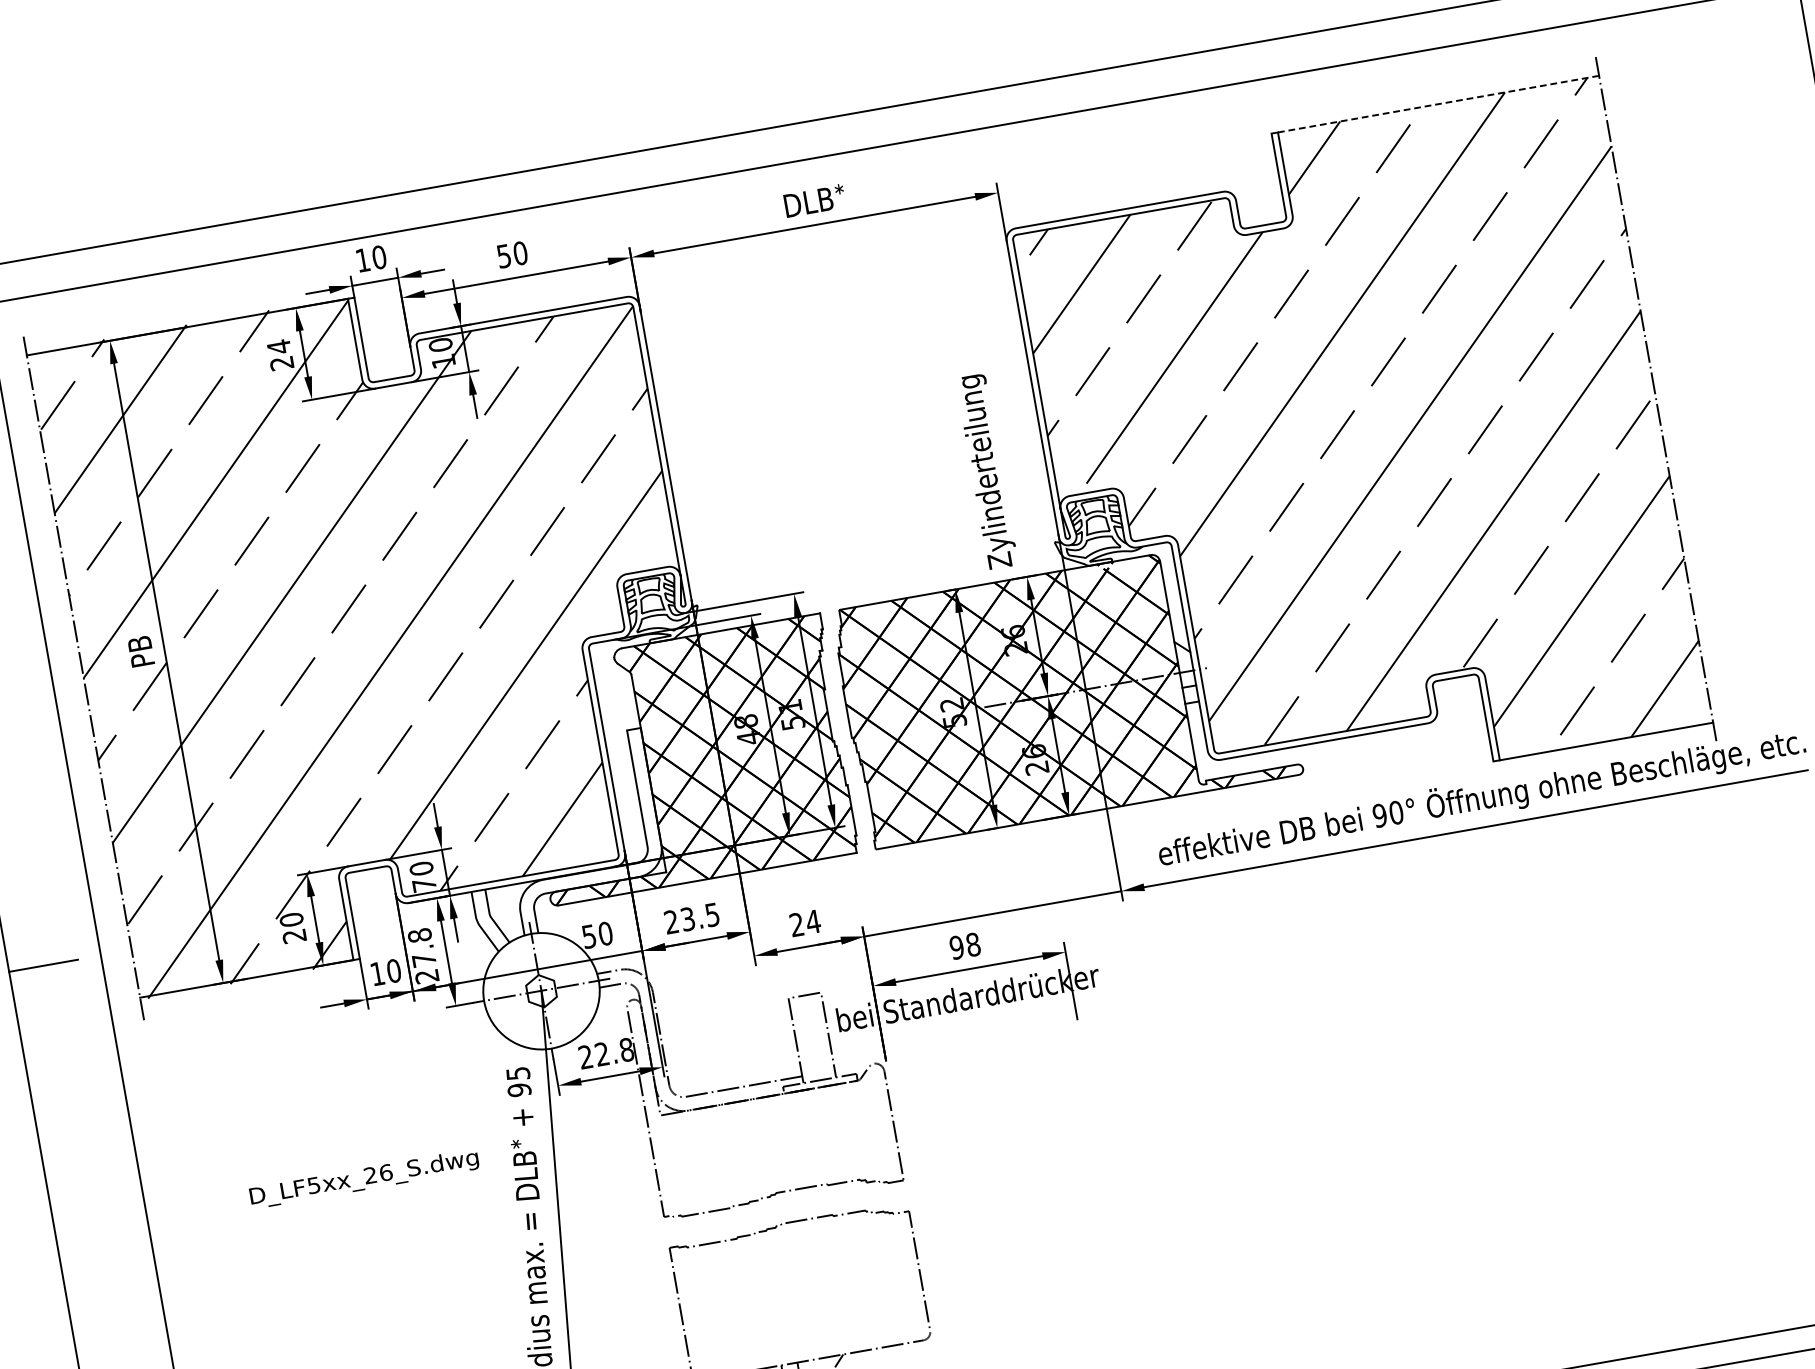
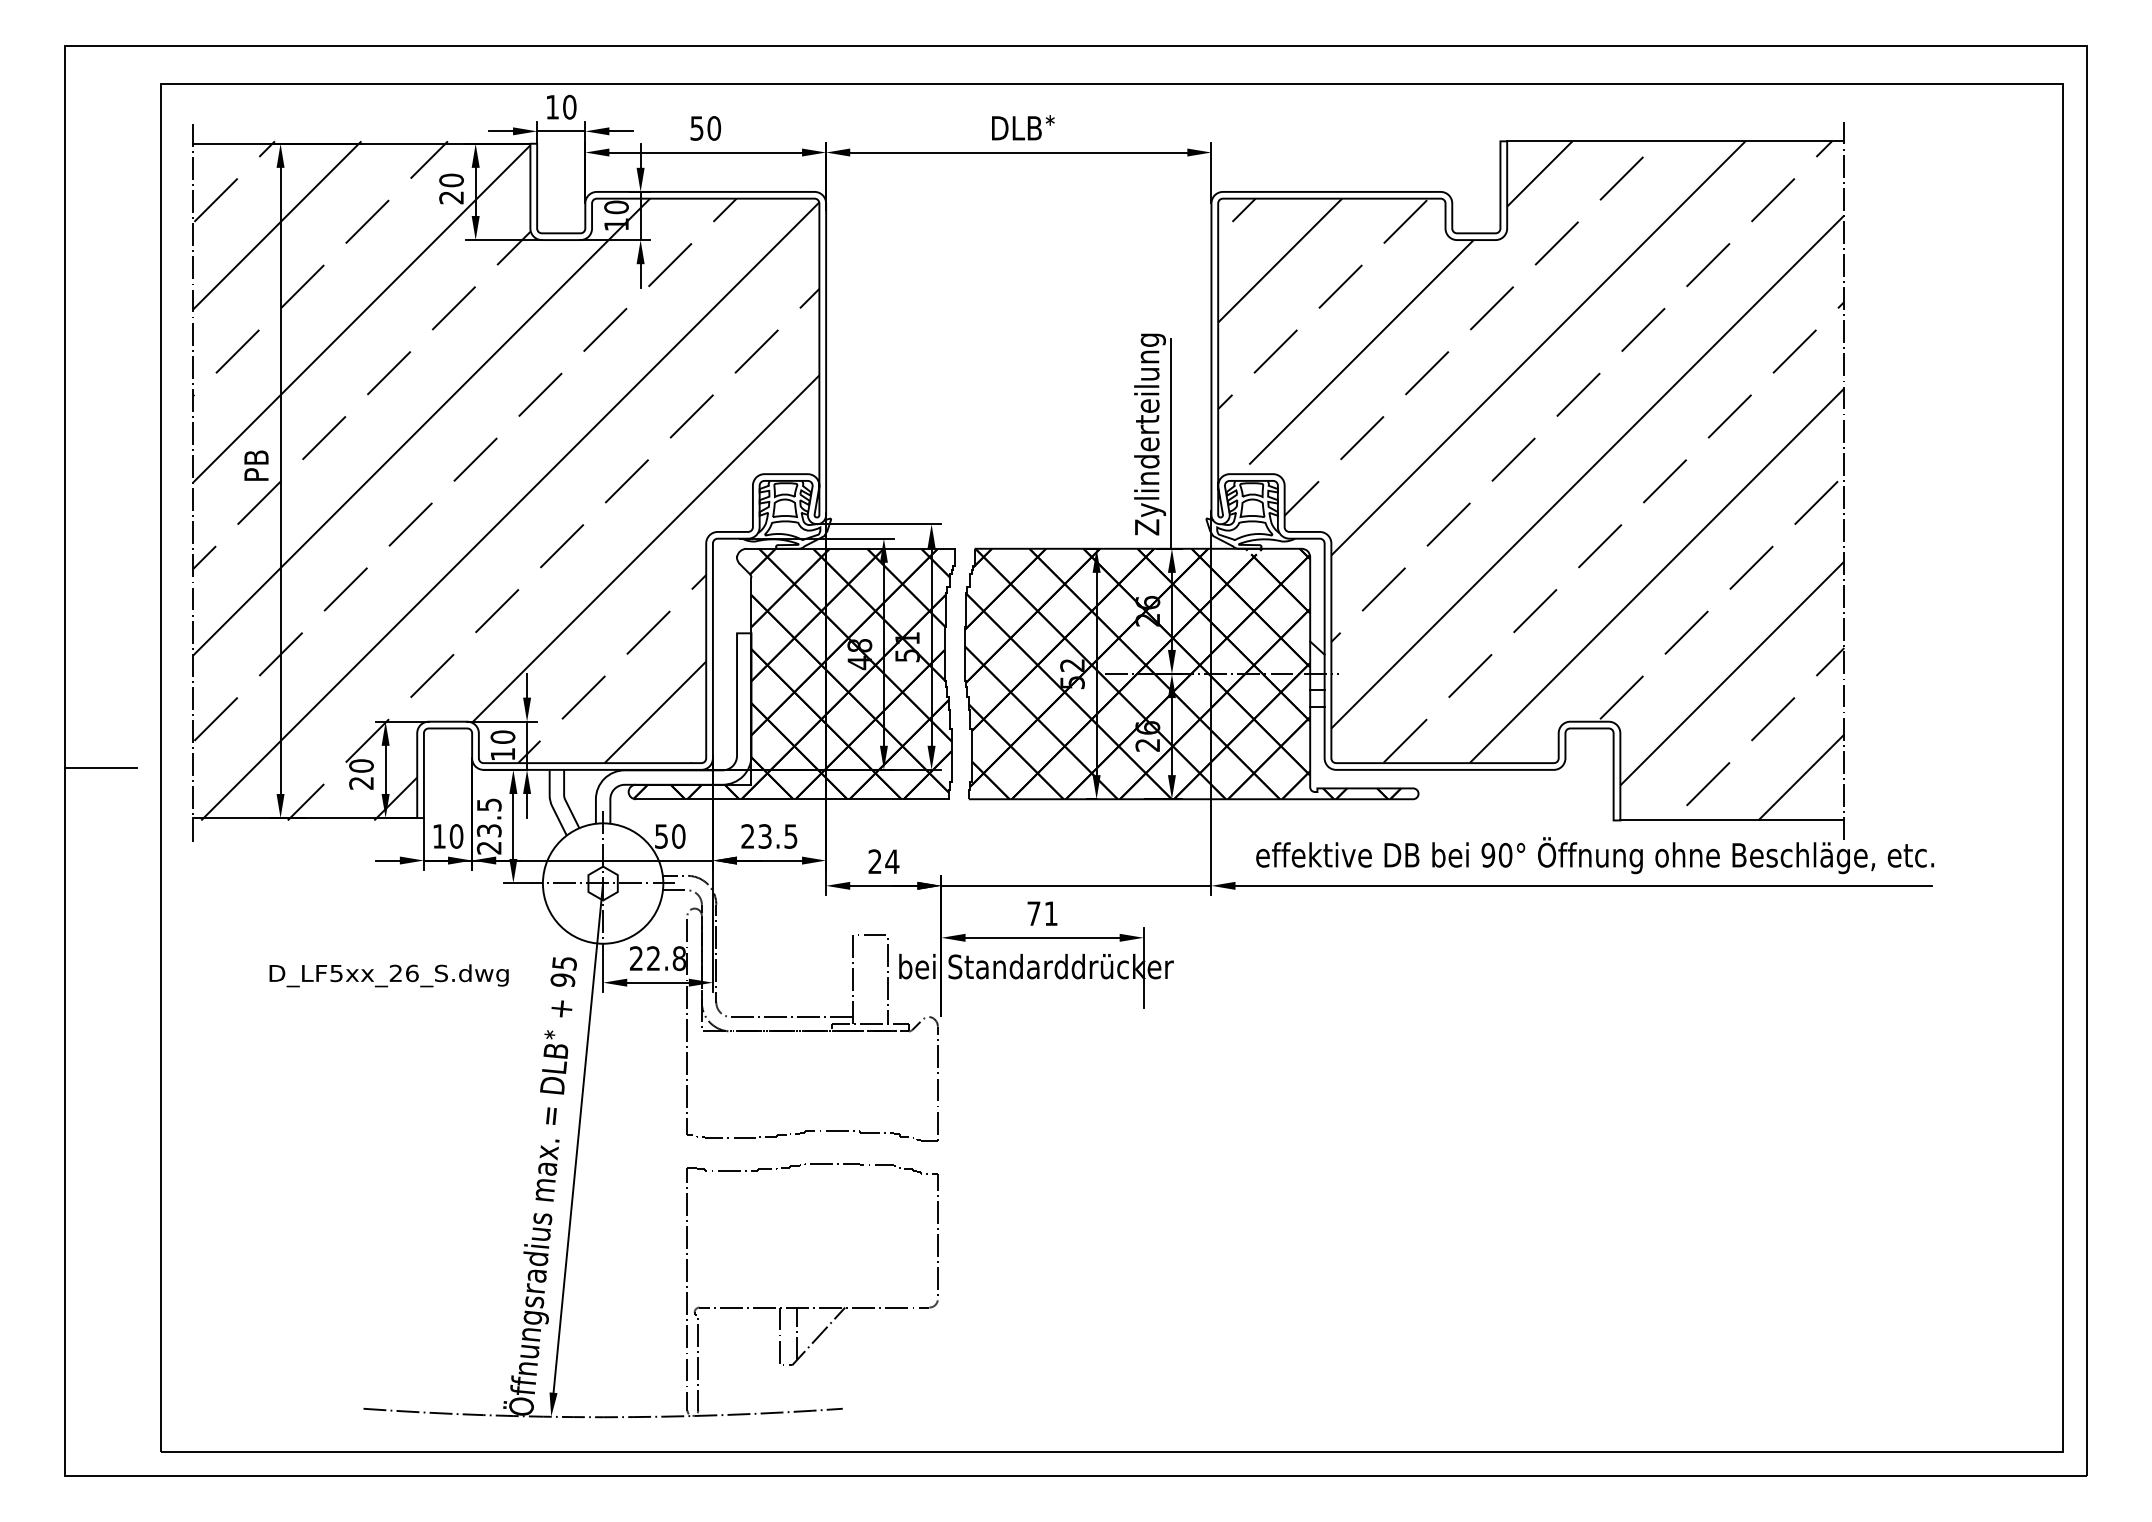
line: (1438, 104) -> (1675, 141), dashed -> solid
text: (279, 347) -> (451, 180), 24 -> 20
line: (1009, 476) -> (1171, 443), added
text: (424, 885) -> (502, 754), 70 -> 10
text: (965, 945) -> (1042, 913), 98 -> 71
text: (421, 947) -> (488, 817), 27.8 -> 23.5
text: (363, 1178) -> (388, 975), moved

